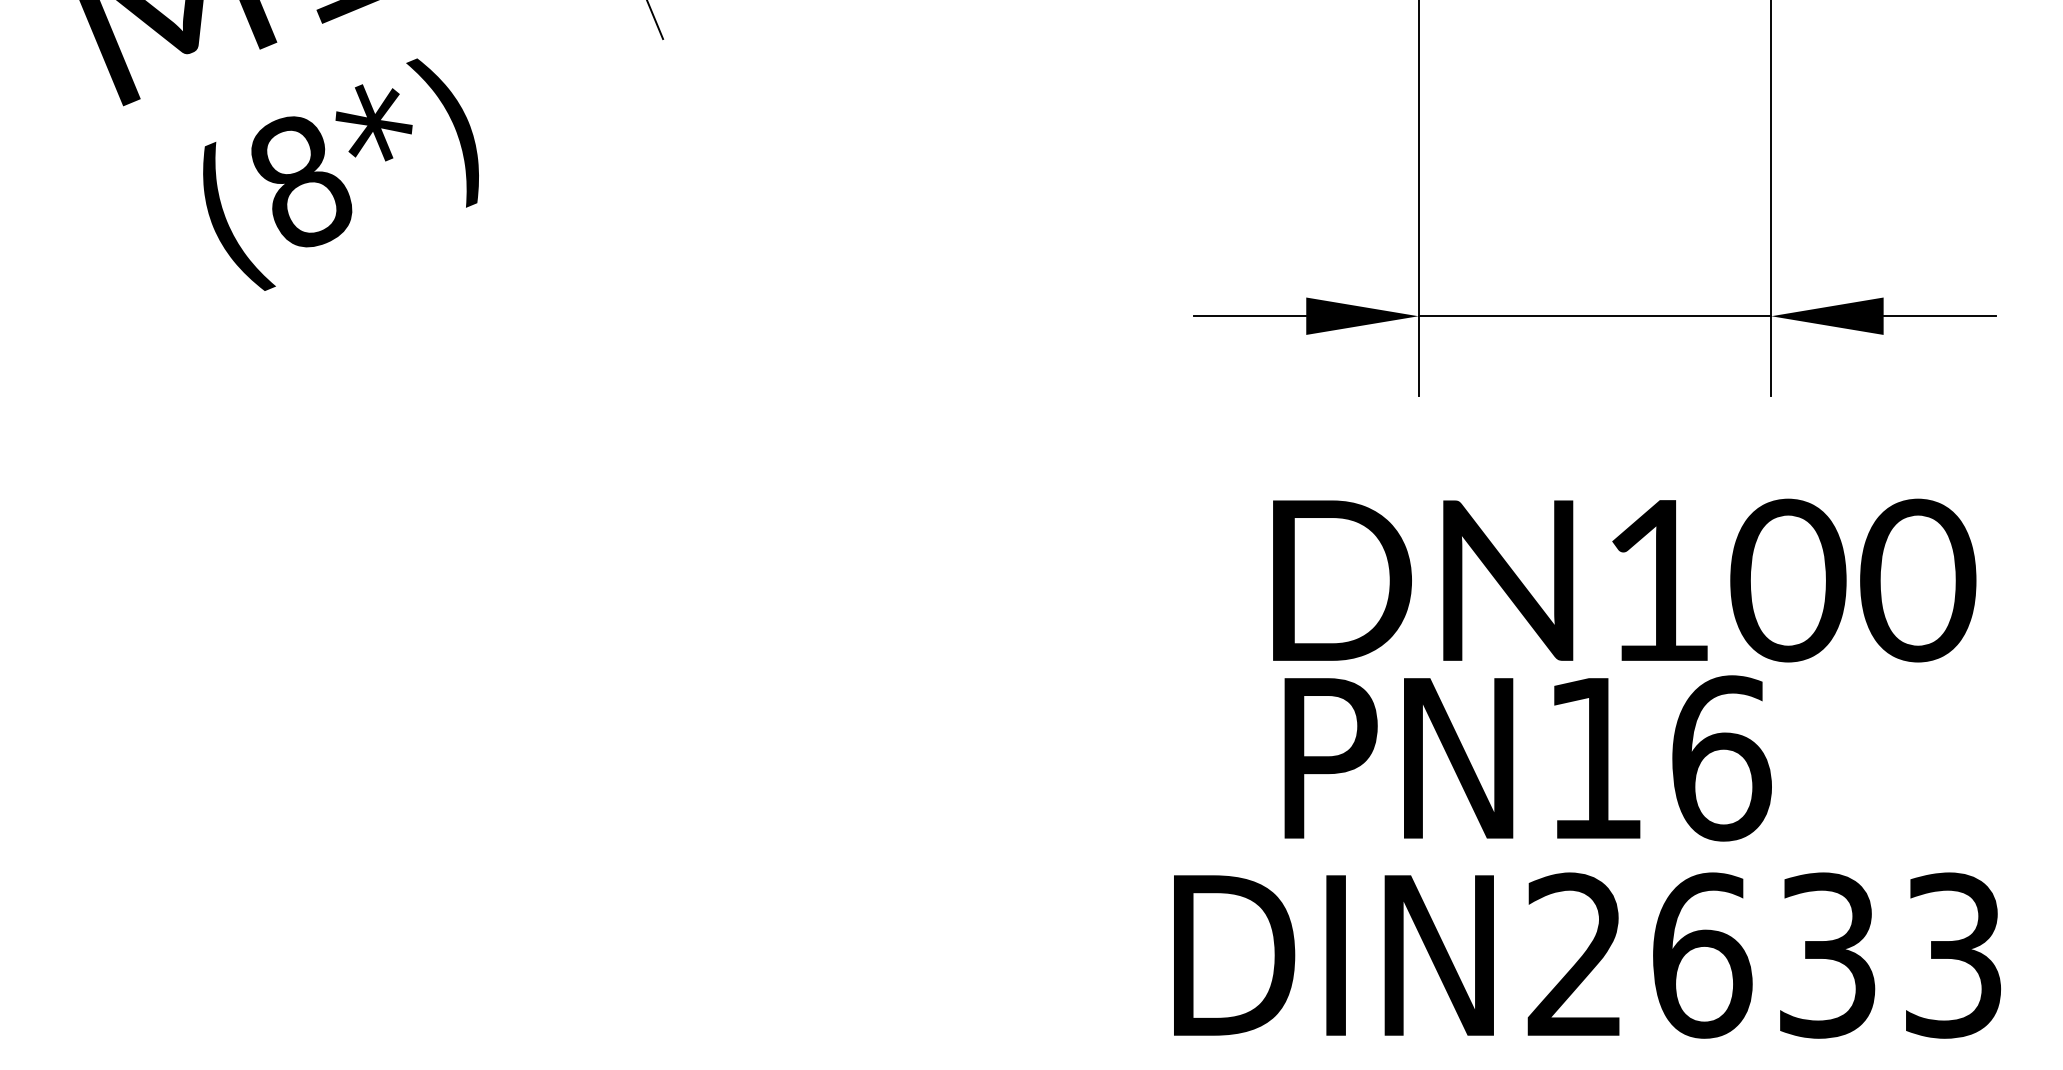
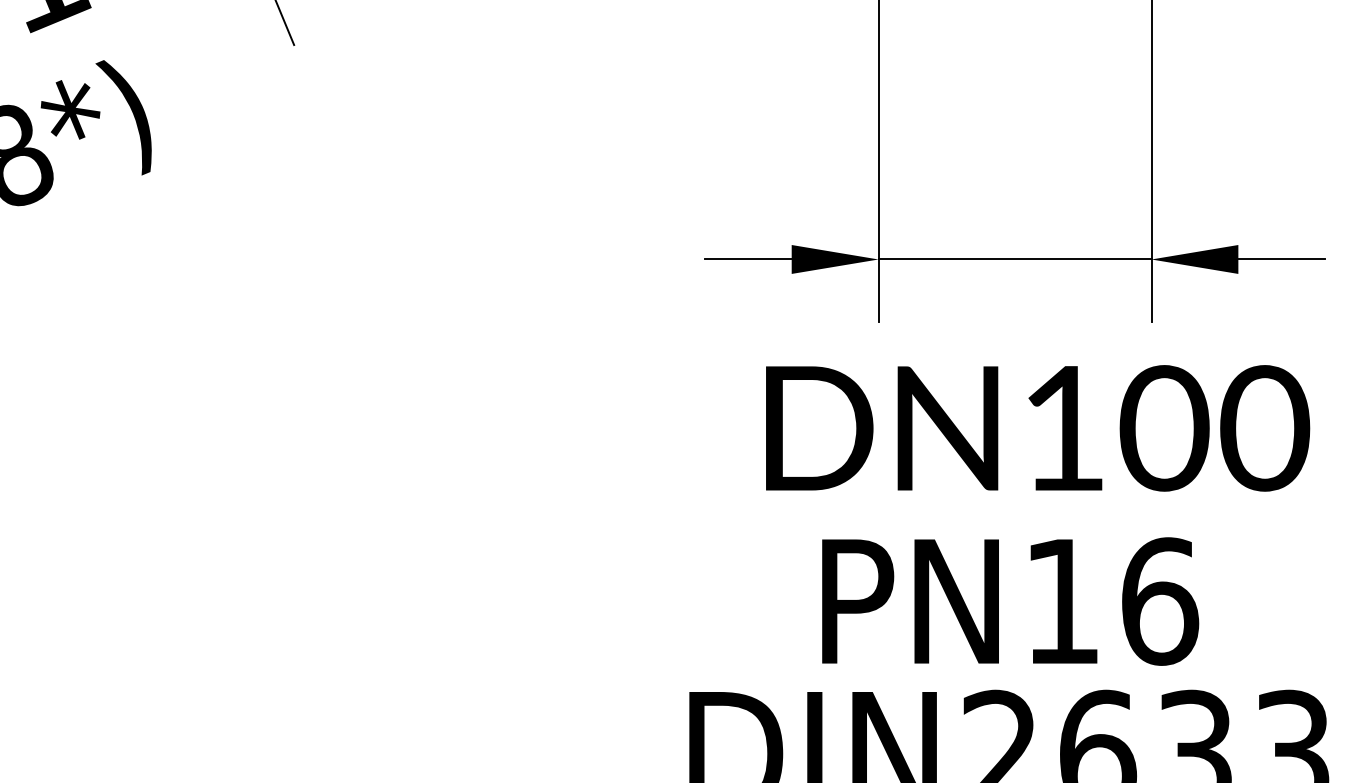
text: (1624, 580) -> (1037, 428), moved
text: (1527, 758) -> (1010, 601), moved

